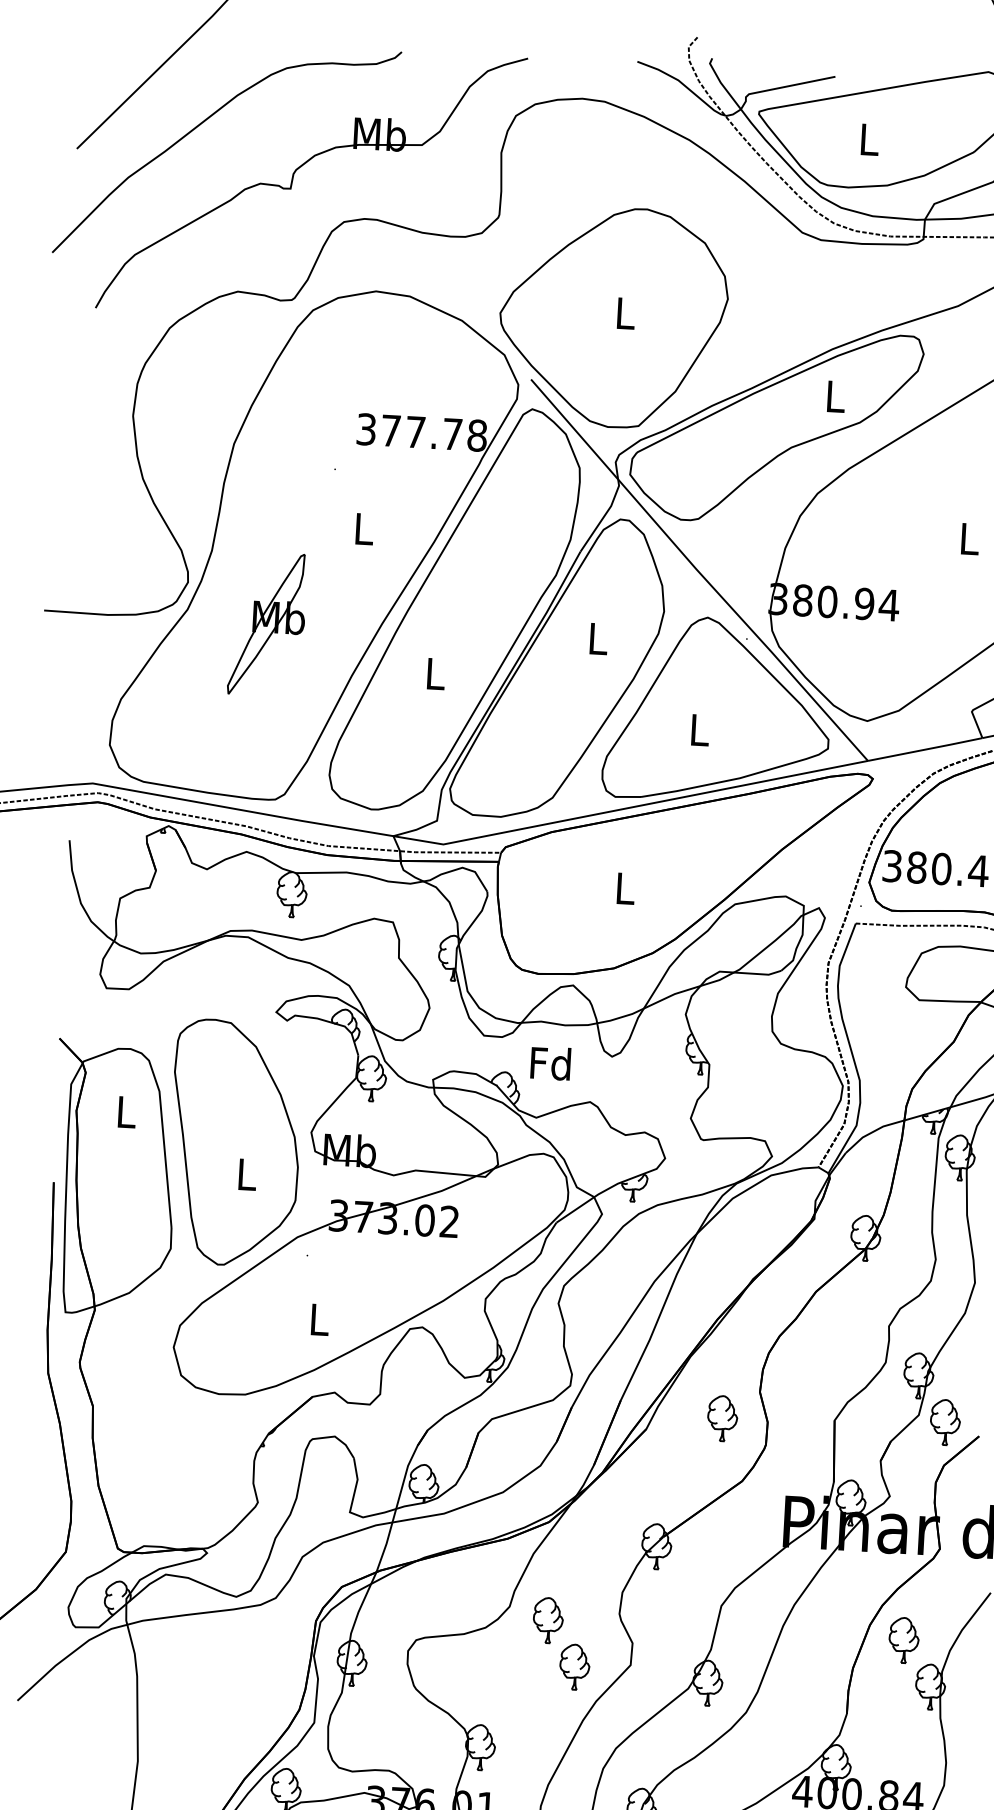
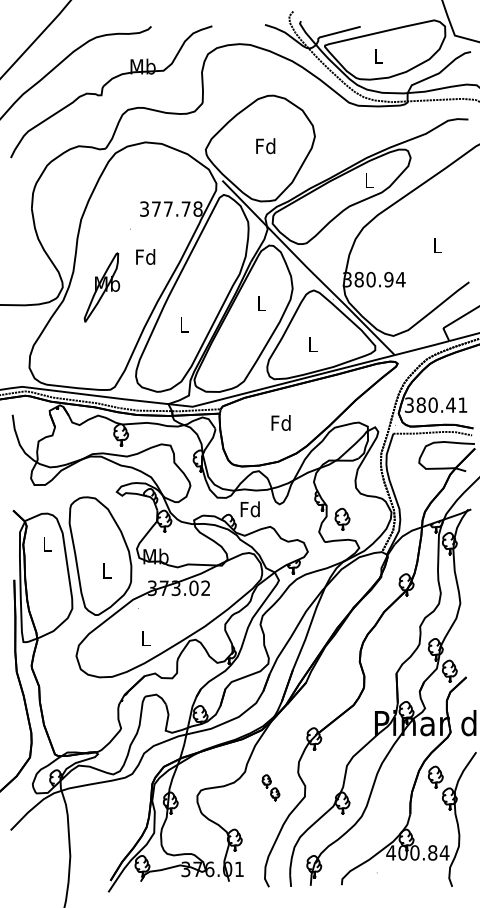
text: (624, 313) -> (265, 146), L -> Fd
text: (363, 527) -> (145, 256), L -> Fd
part: (266, 624) -> (101, 287), moved
text: (623, 887) -> (280, 422), L -> Fd
part: (722, 1416) -> (342, 518), moved
part: (560, 1642) -> (270, 787), size x0.6

